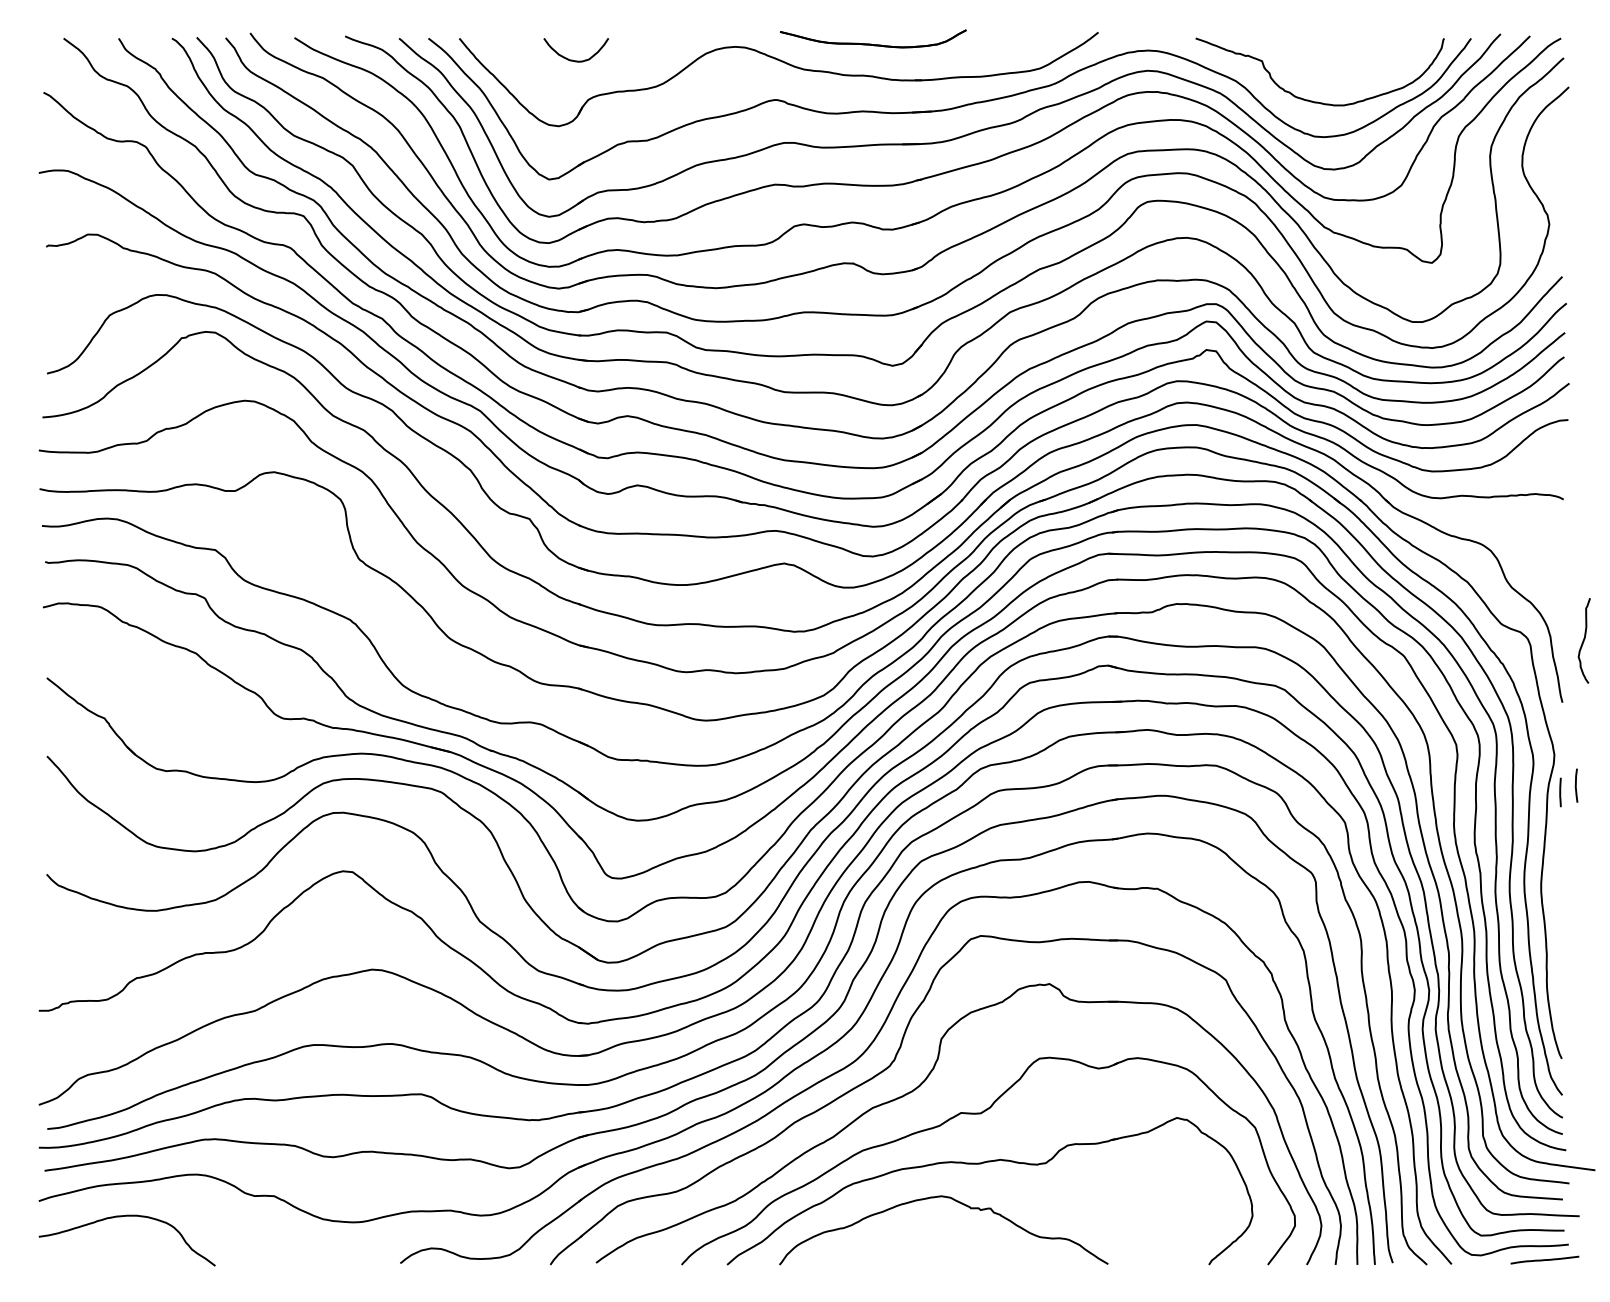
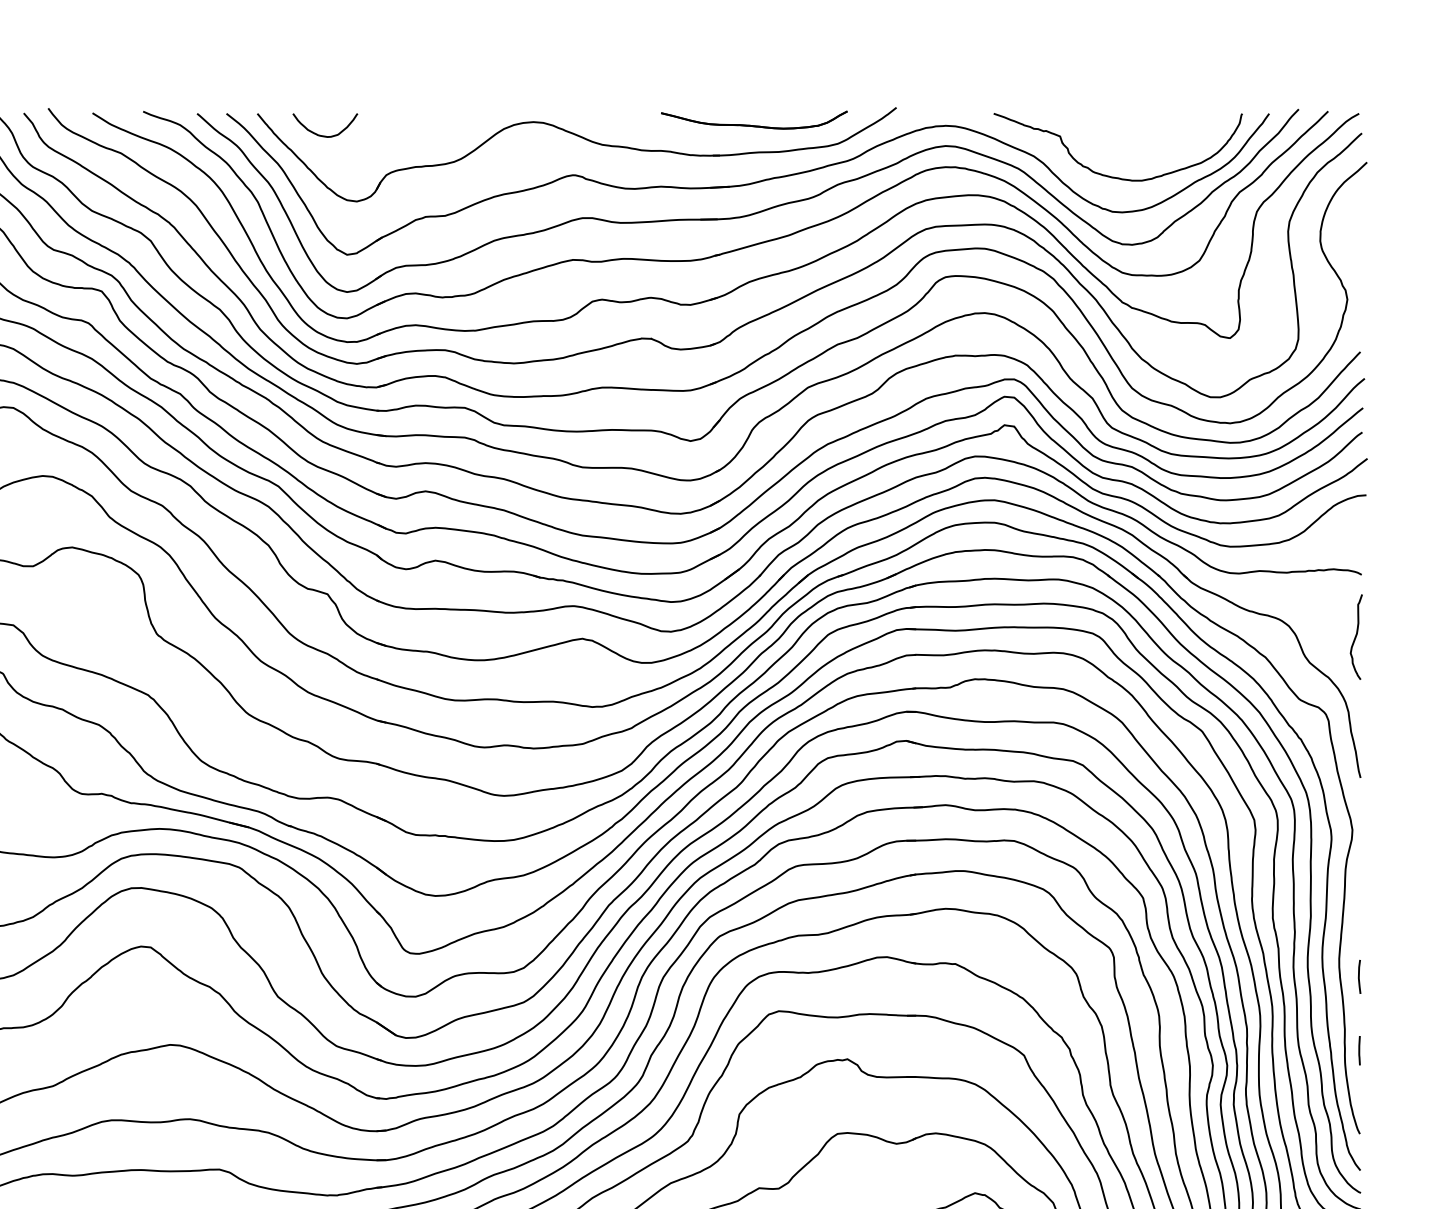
part: (872, 38) -> (753, 119), moved
curve: (572, 59) -> (321, 134), moved
curve: (1583, 640) -> (1355, 636), moved
line: (1576, 785) -> (1359, 976), moved
line: (1560, 792) -> (1359, 1050), moved

